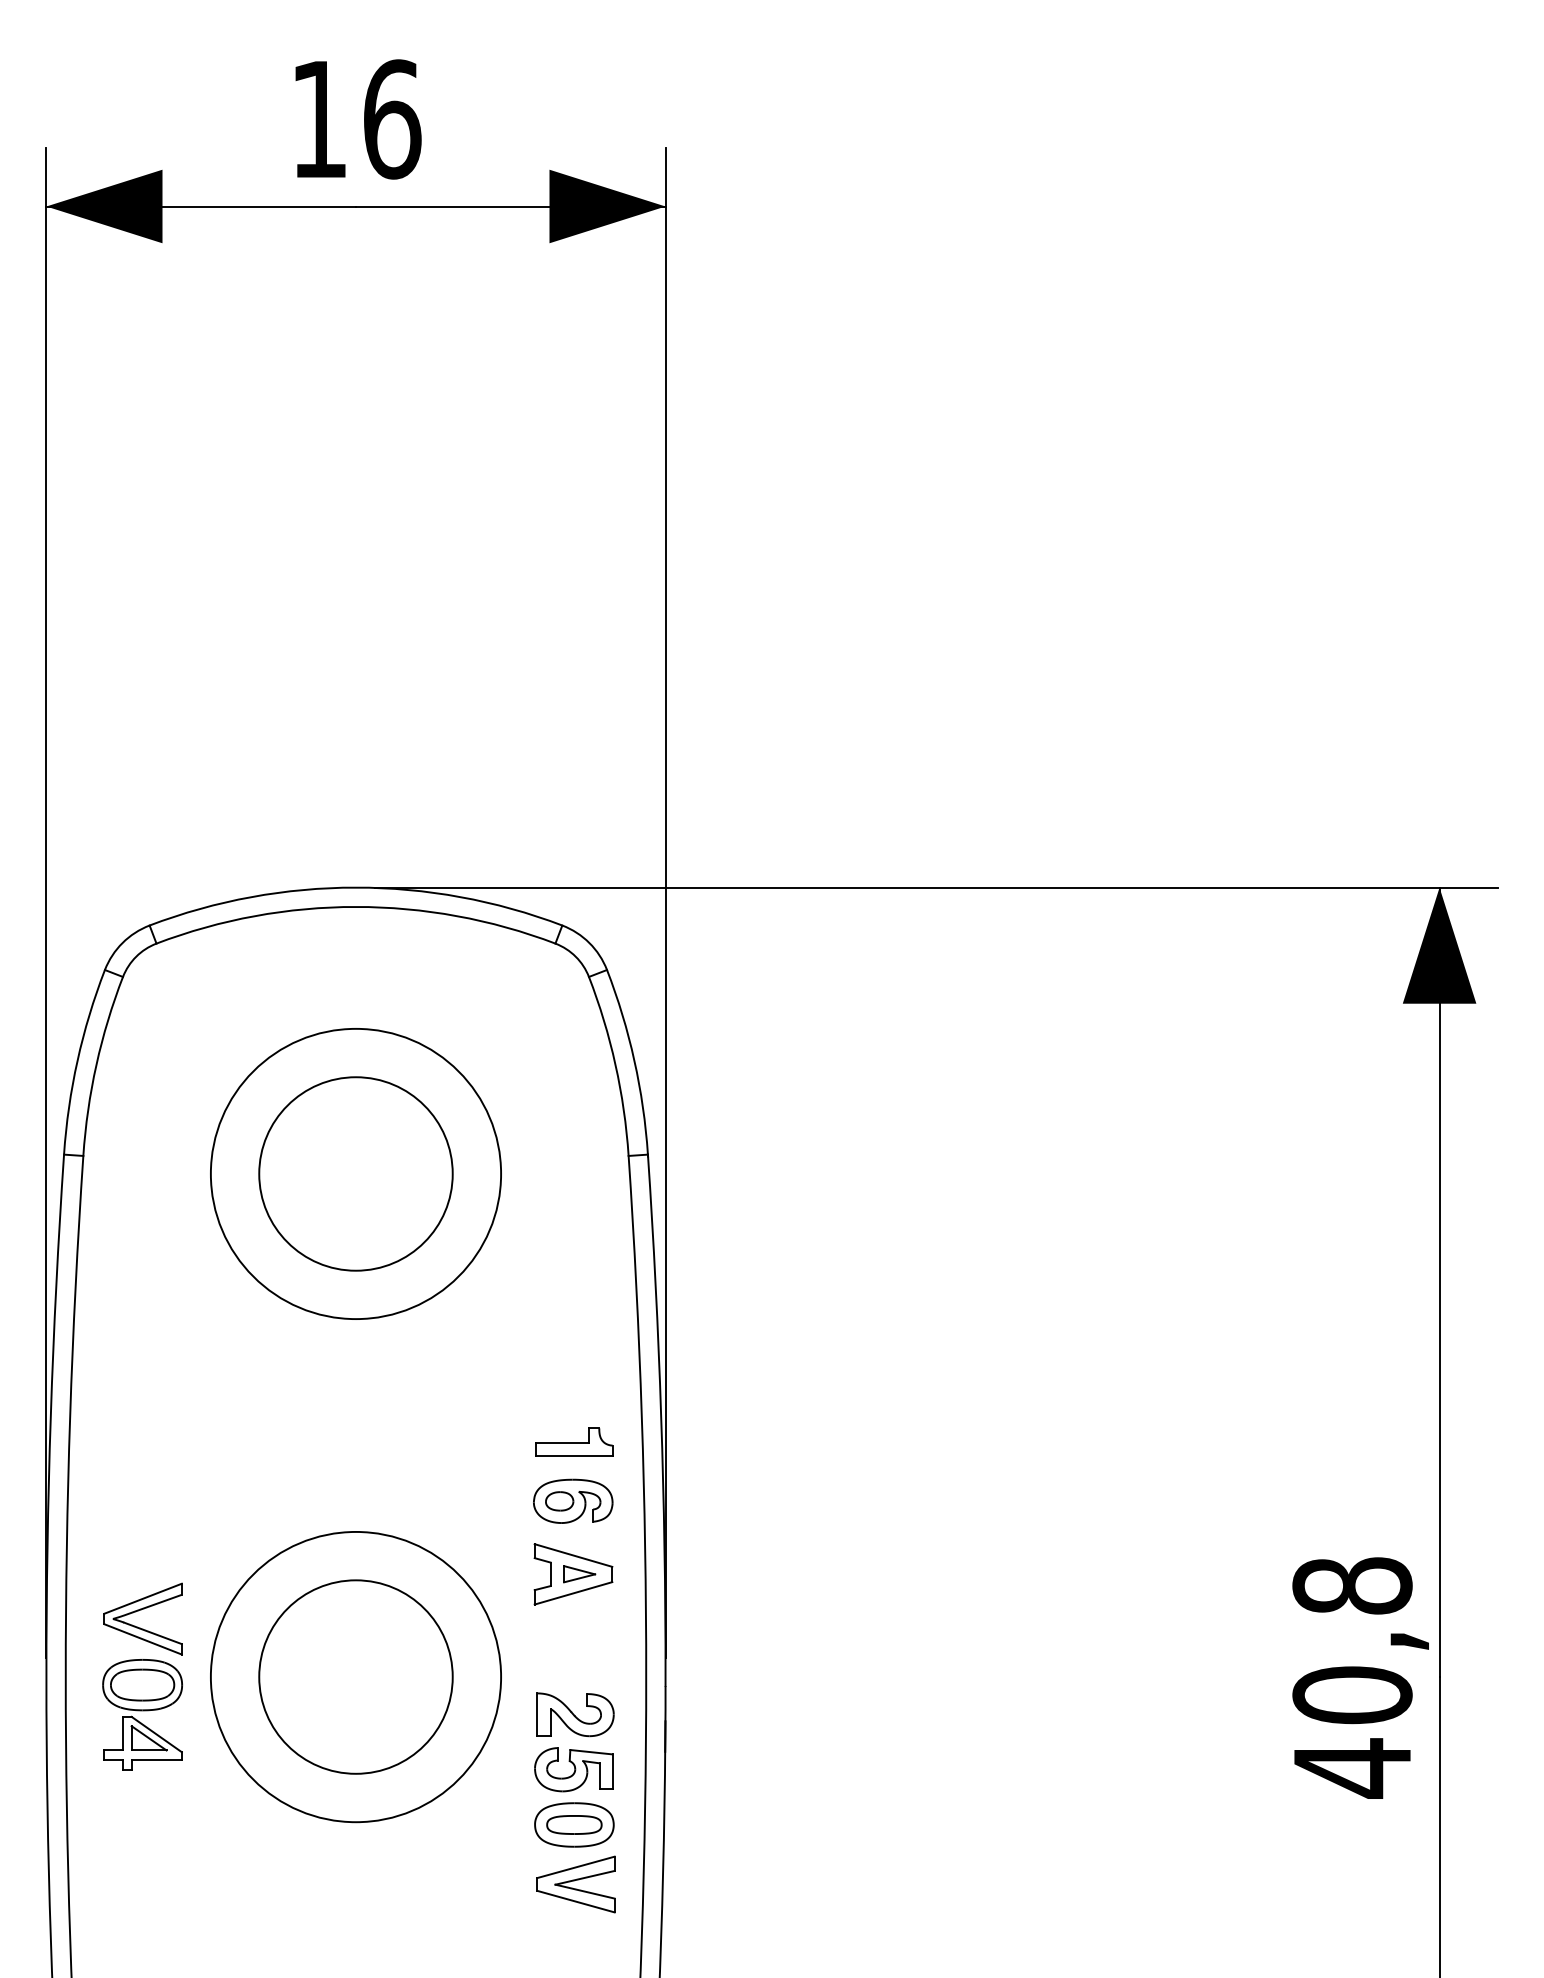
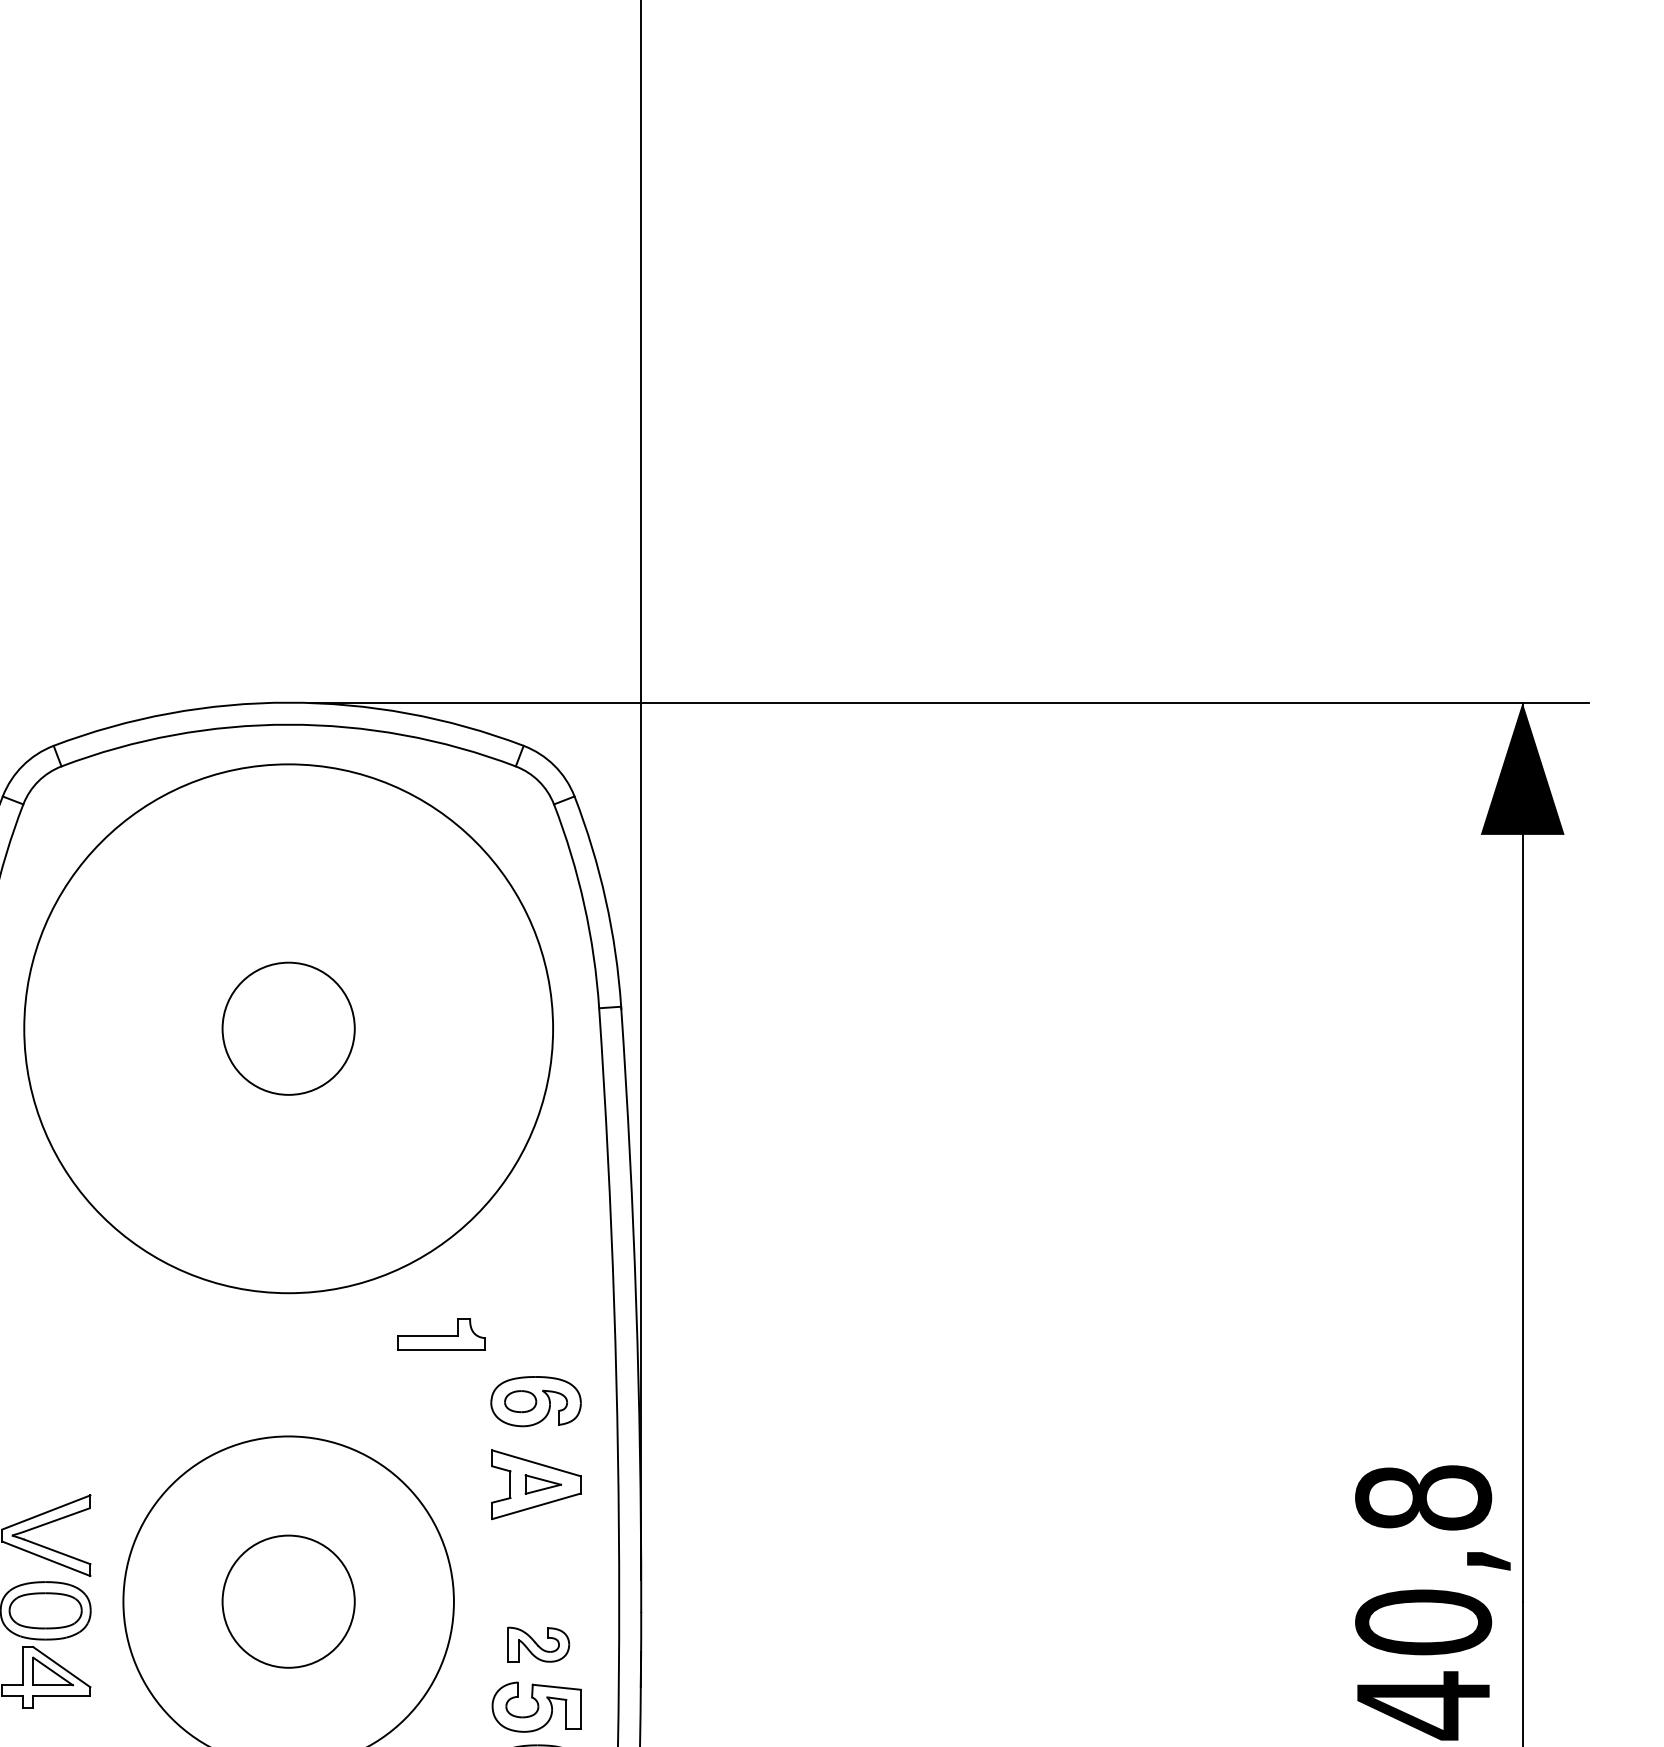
circle: (355, 1173) -> (288, 1028), size x0.6
circle: (355, 1173) -> (288, 1028), size x1.6
part: (574, 1441) -> (441, 1333), moved
circle: (355, 1676) -> (288, 1601), size x0.6
part: (575, 1714) -> (538, 1644), size x0.7

